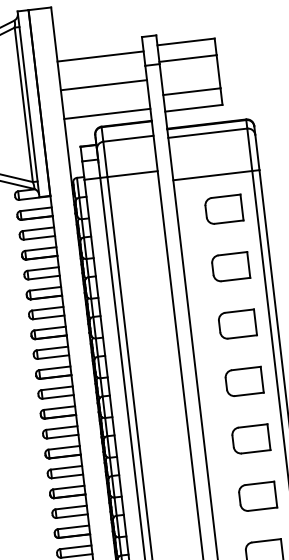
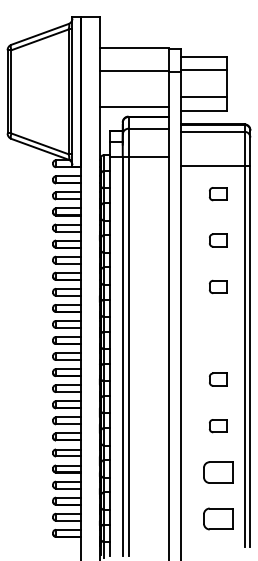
line: (100, 56) -> (134, 47), moved
line: (104, 84) -> (134, 70), moved
part: (224, 208) -> (218, 193), size x0.6
part: (230, 266) -> (218, 240), size x0.6
part: (237, 323) -> (218, 286), size x0.6
part: (244, 382) -> (218, 333), removed
part: (251, 438) -> (218, 379), size x0.6
part: (257, 495) -> (218, 425), size x0.6

